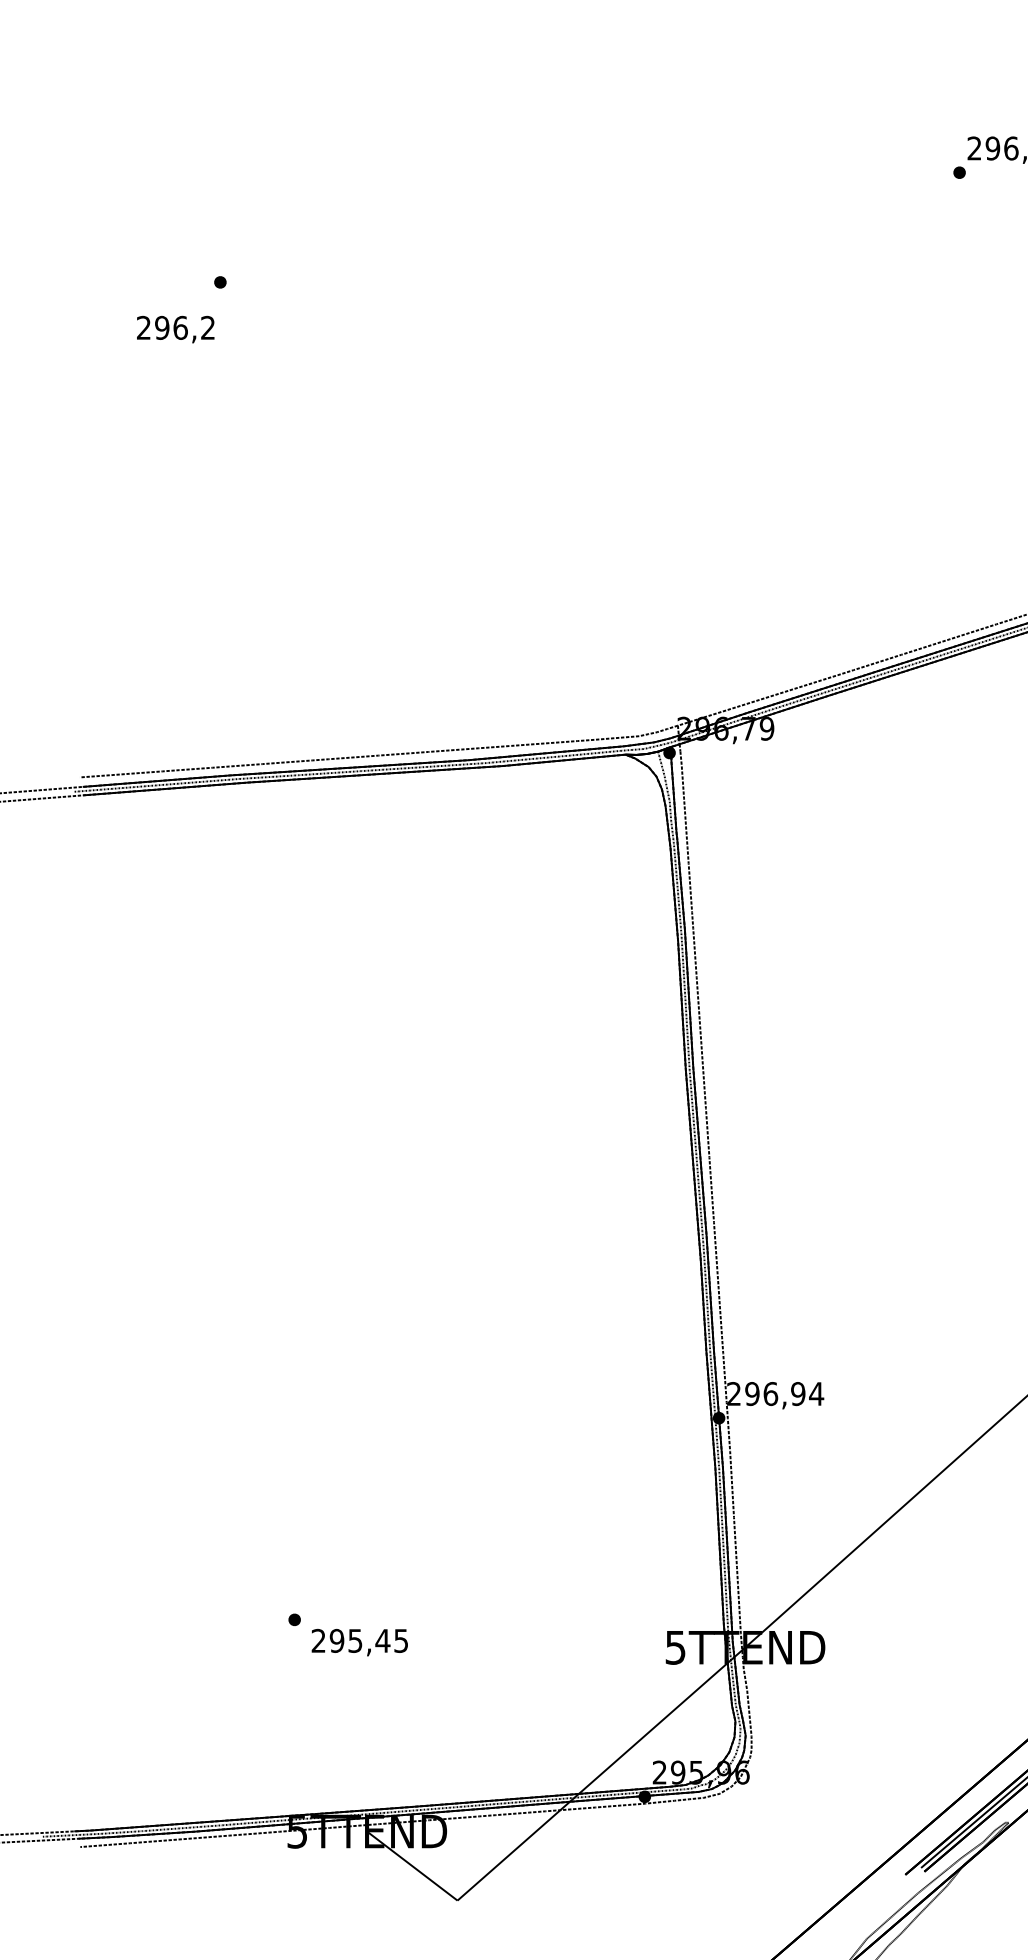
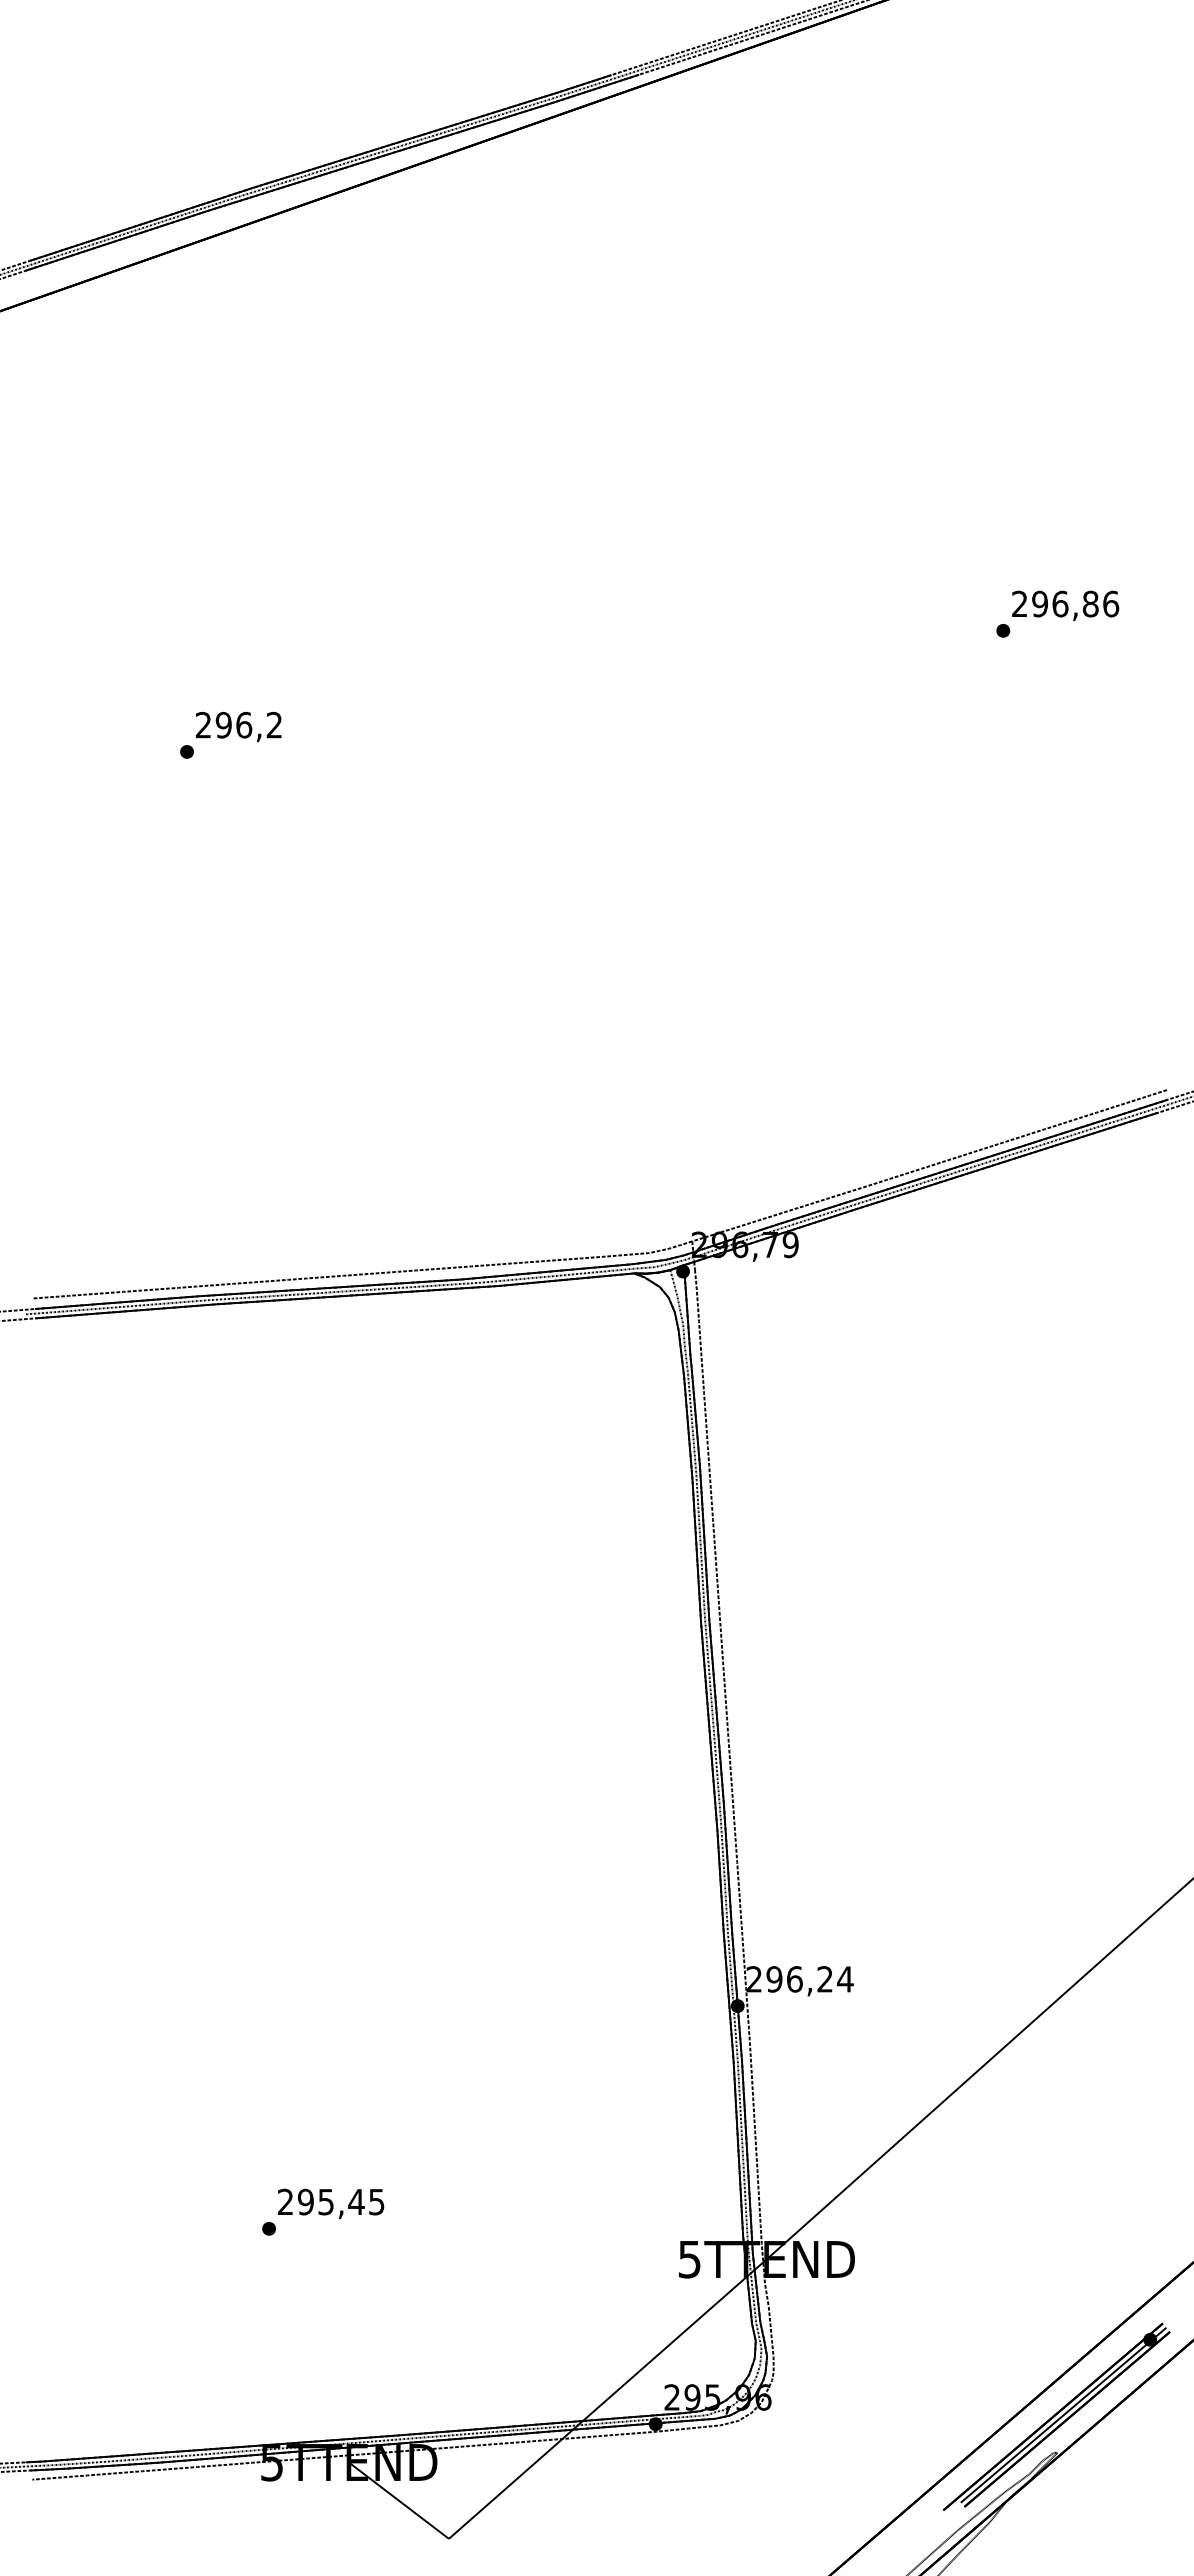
text: (175, 329) -> (238, 726), moved
text: (798, 1394) -> (825, 1979), 296,94 -> 296,24
text: (360, 1642) -> (331, 2203), moved

